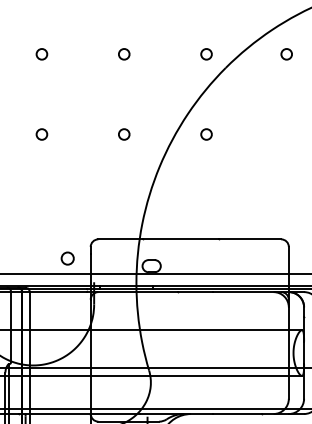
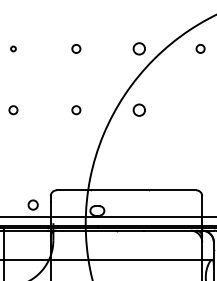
circle: (41, 54) -> (13, 49), size x0.6
circle: (206, 54) -> (139, 49), size x1.4
circle: (206, 134) -> (139, 110), size x1.4

